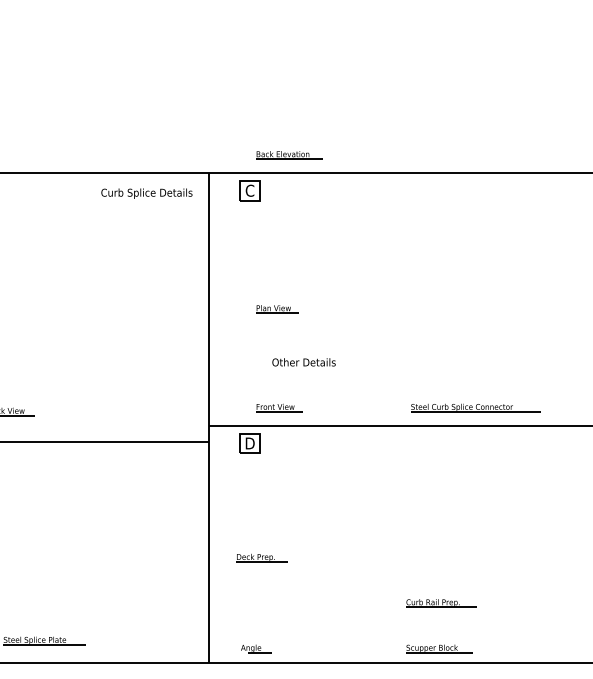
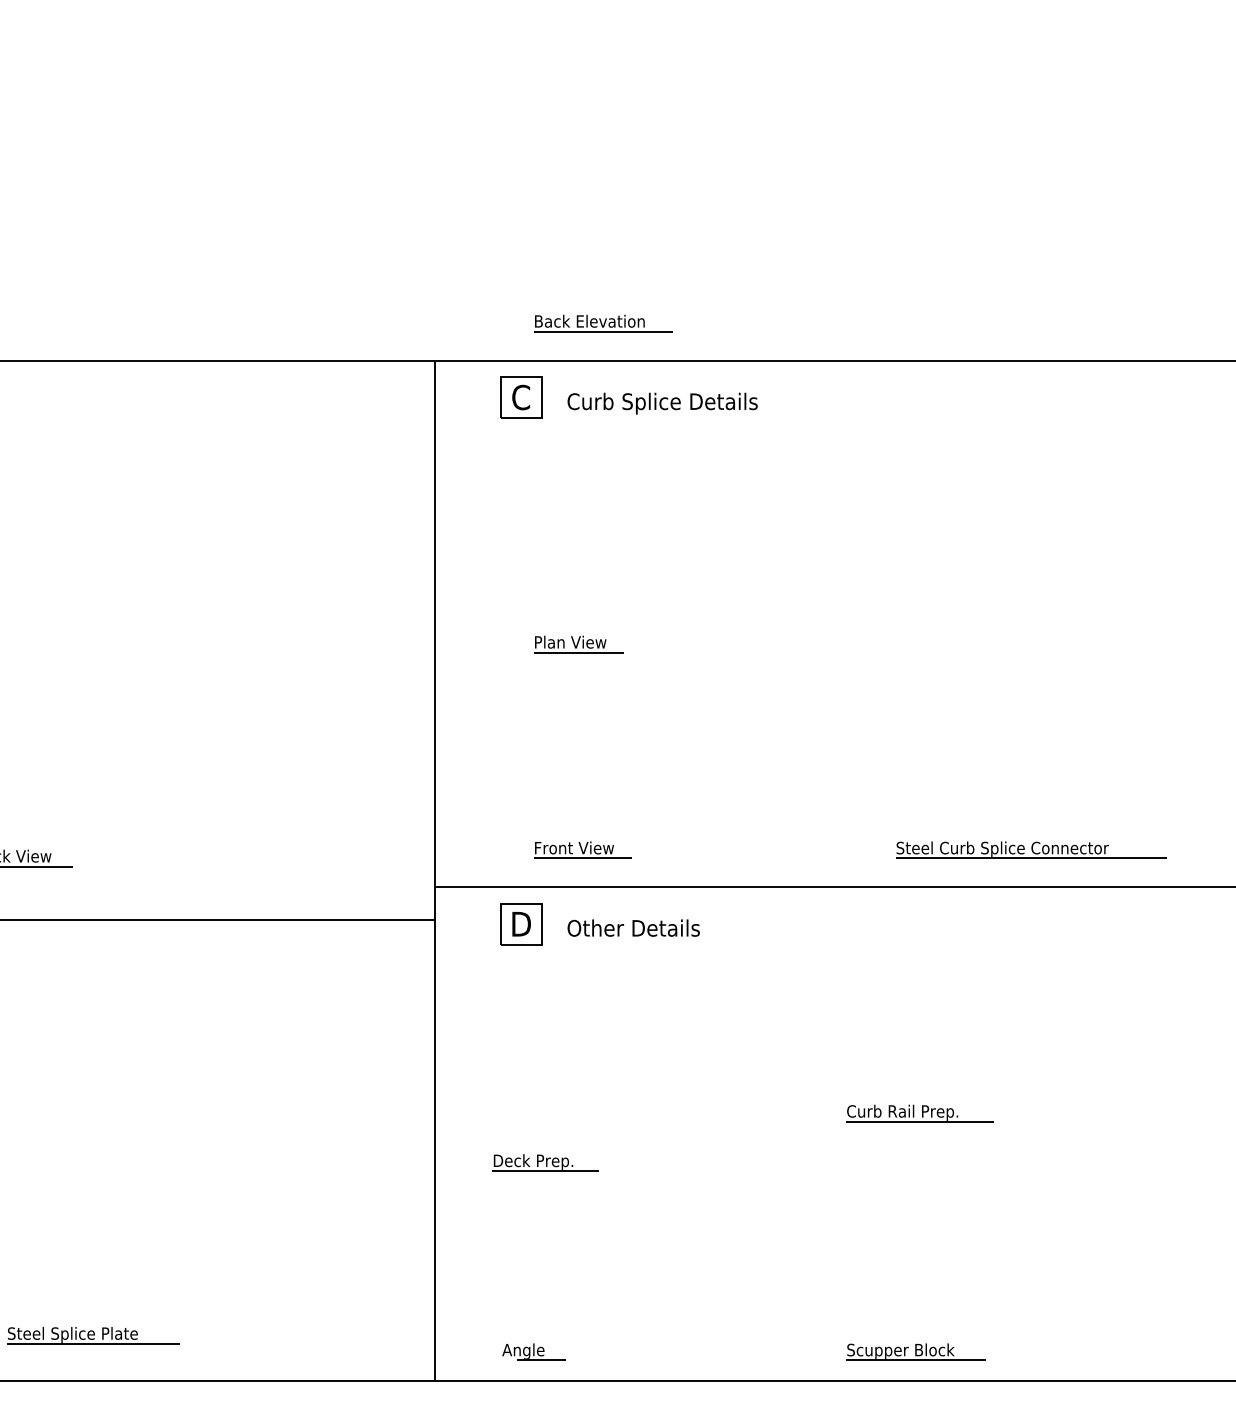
text: (146, 193) -> (661, 403), moved
text: (303, 362) -> (632, 928), moved
part: (475, 407) -> (1030, 849), moved
part: (441, 603) -> (920, 1113), moved

